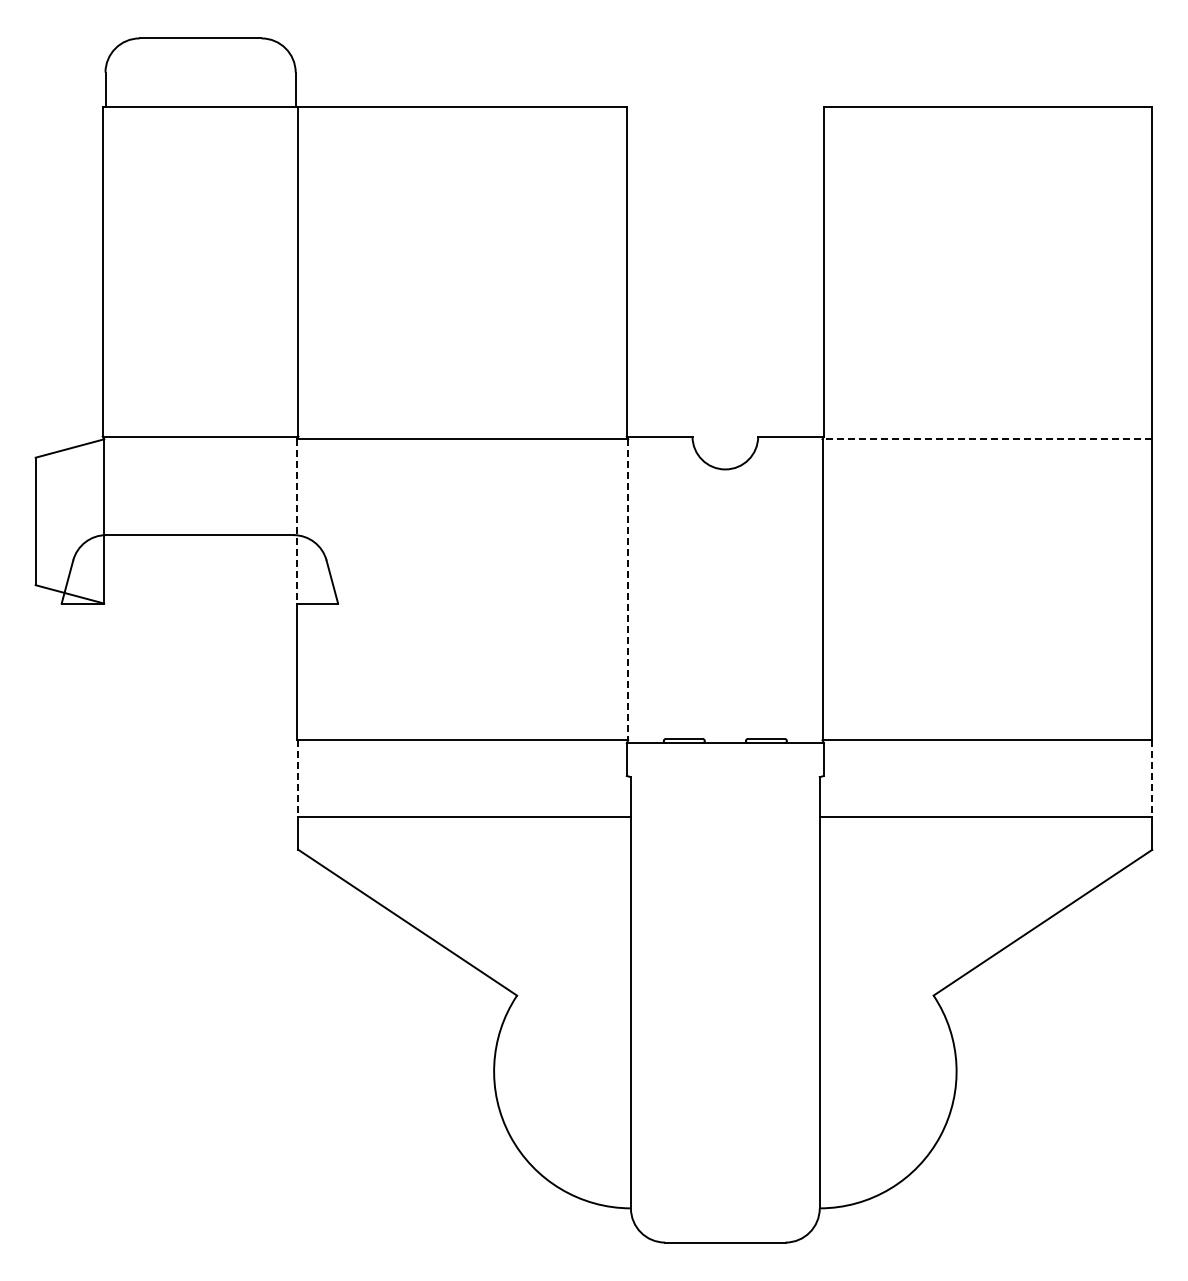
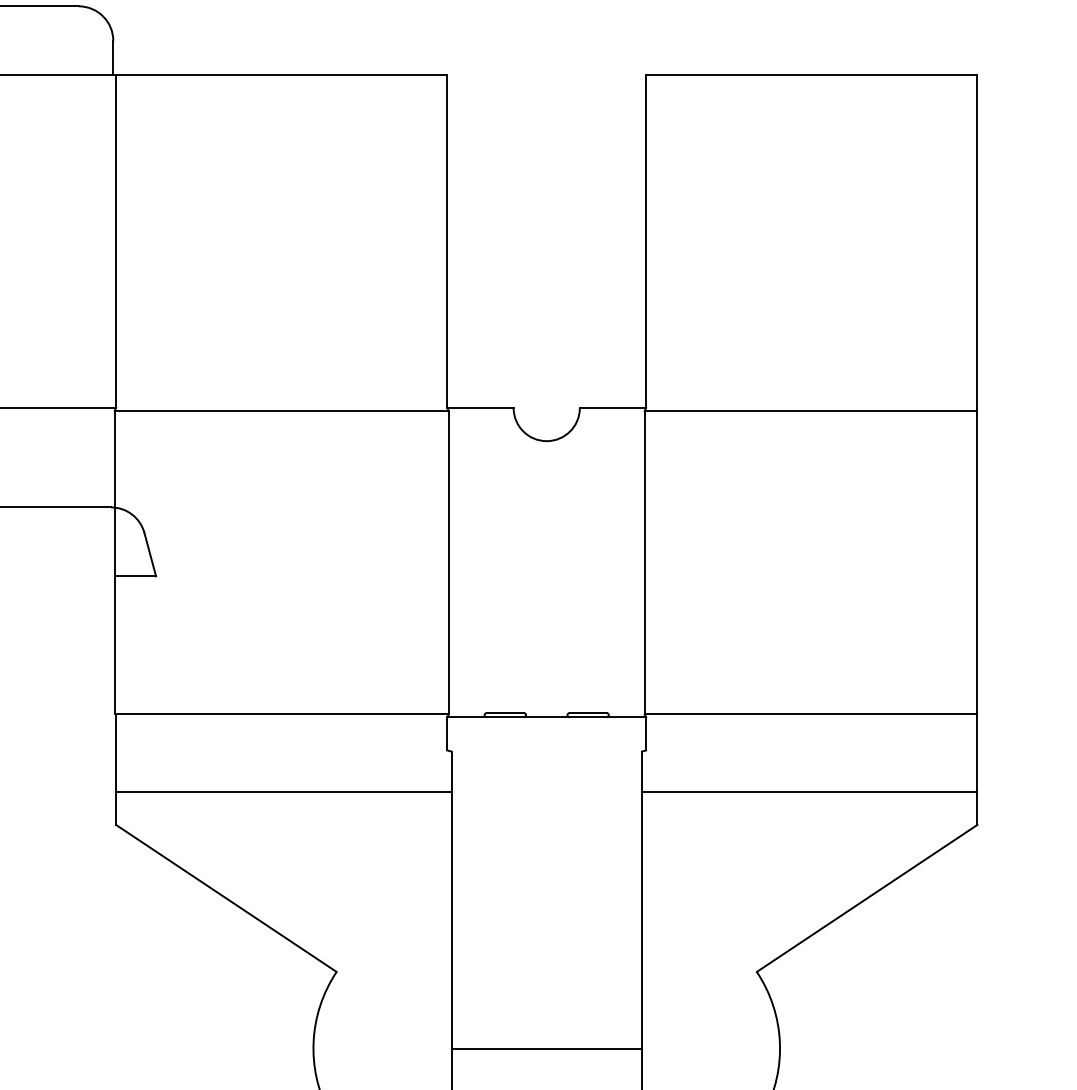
line: (987, 439) -> (811, 410), dashed -> solid
line: (297, 521) -> (115, 493), dashed -> solid
line: (628, 589) -> (449, 562), dashed -> solid
line: (298, 779) -> (116, 753), dashed -> solid
line: (1152, 779) -> (977, 753), dashed -> solid
line: (724, 1071) -> (545, 1048), added

